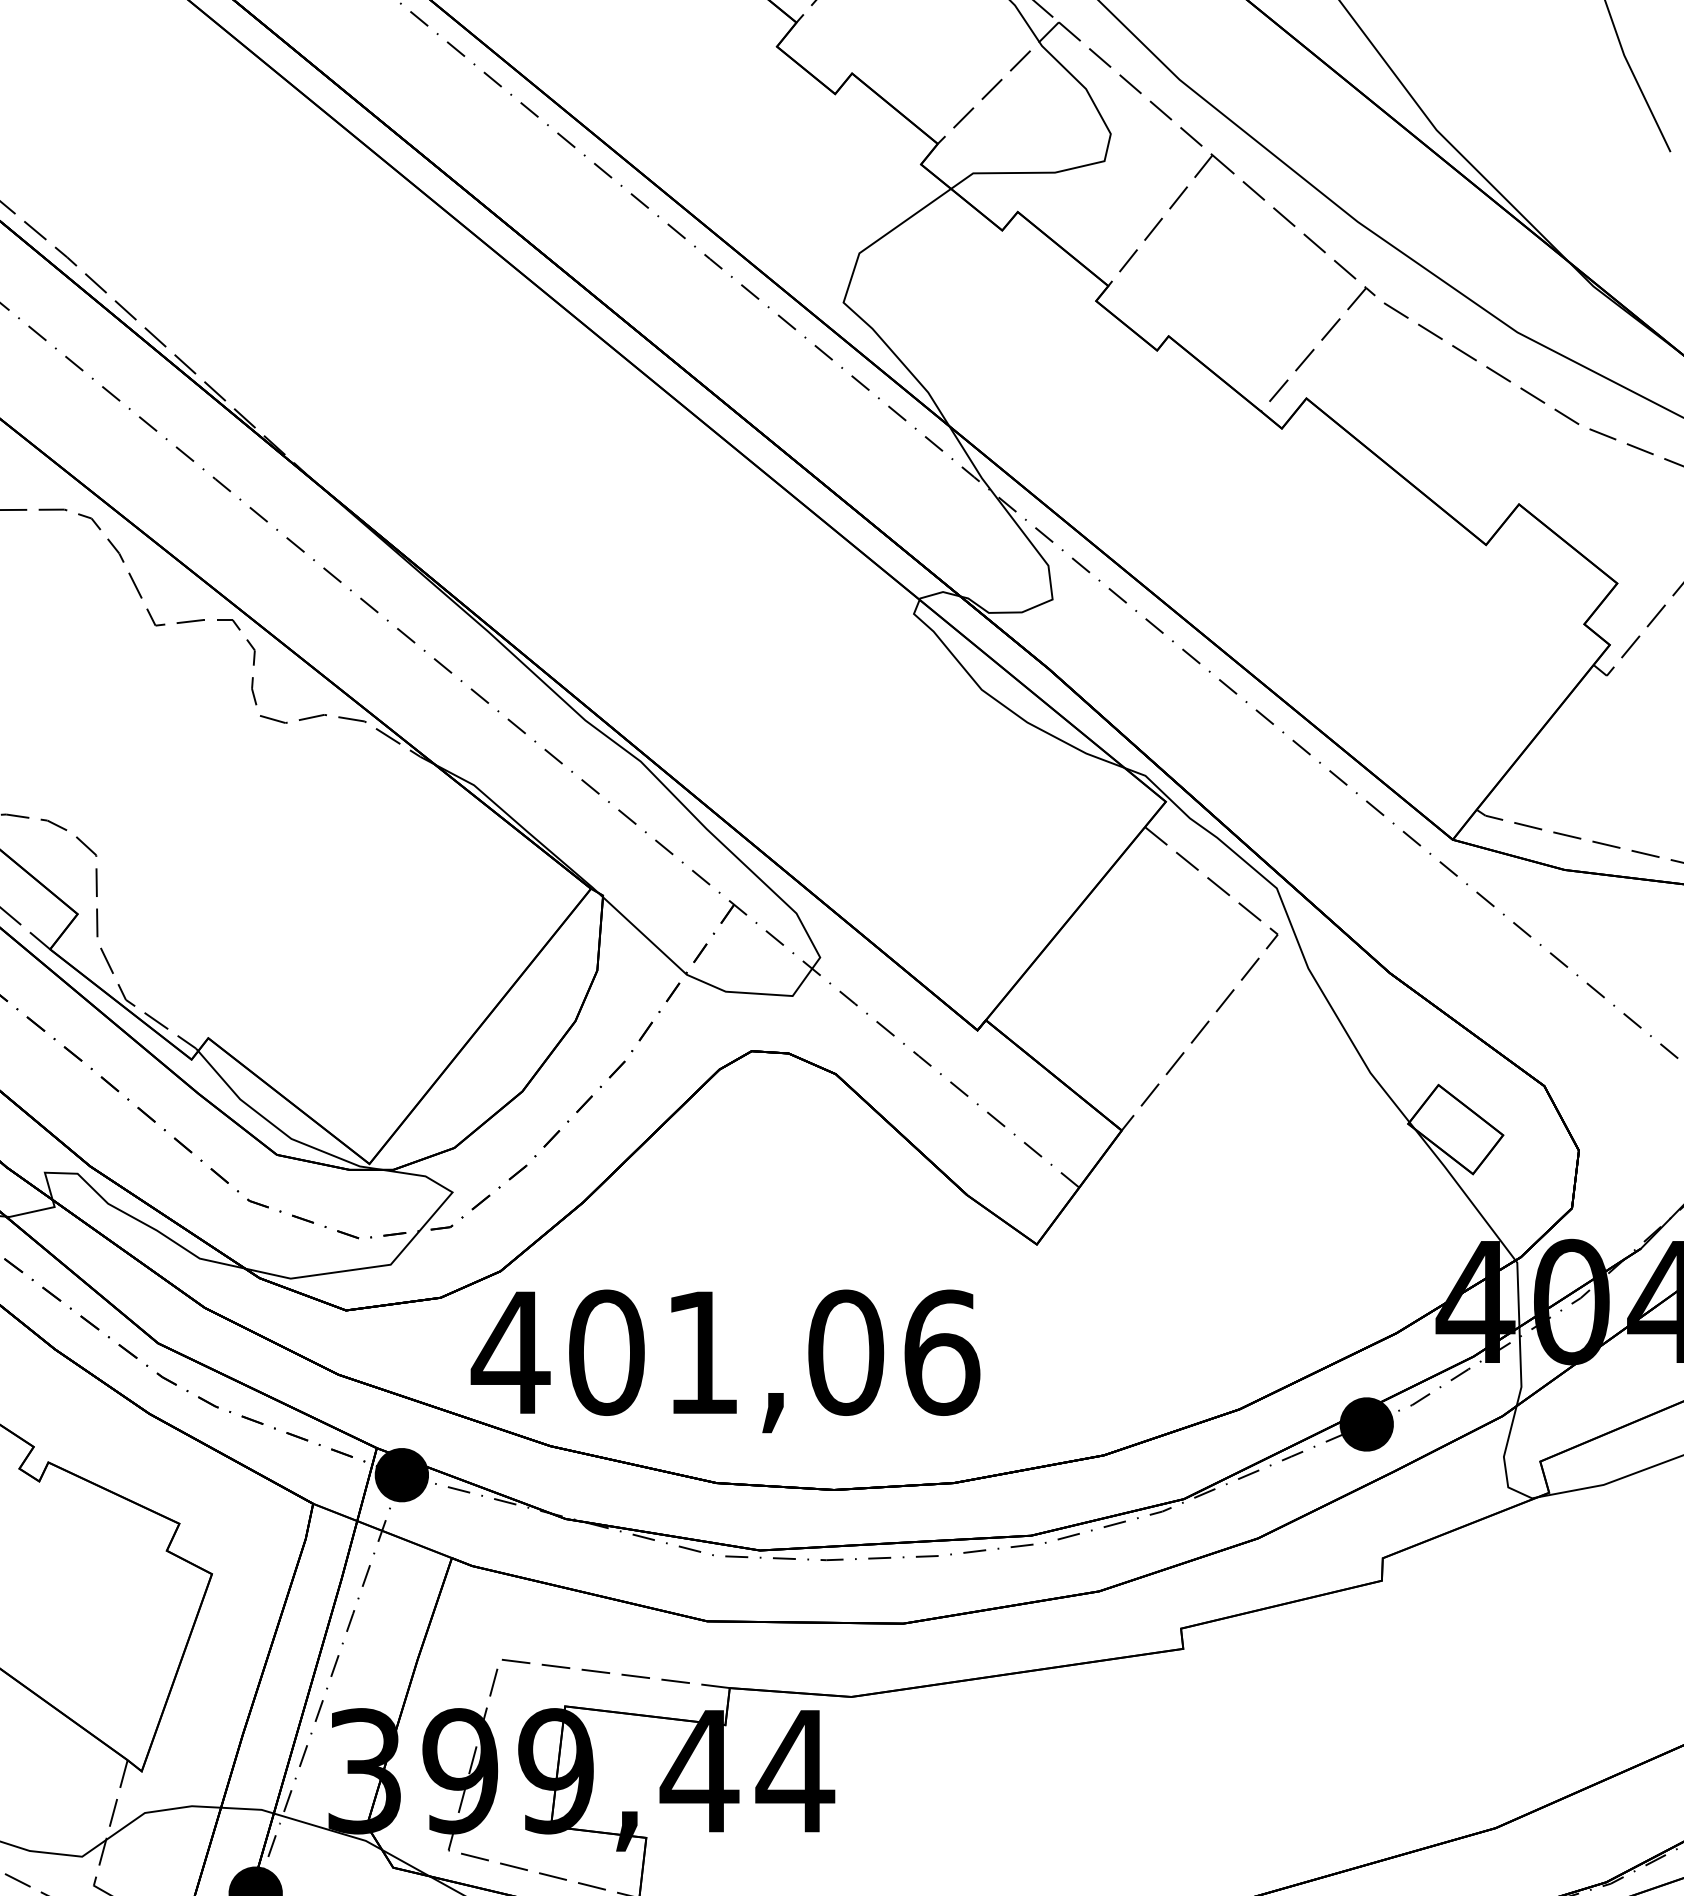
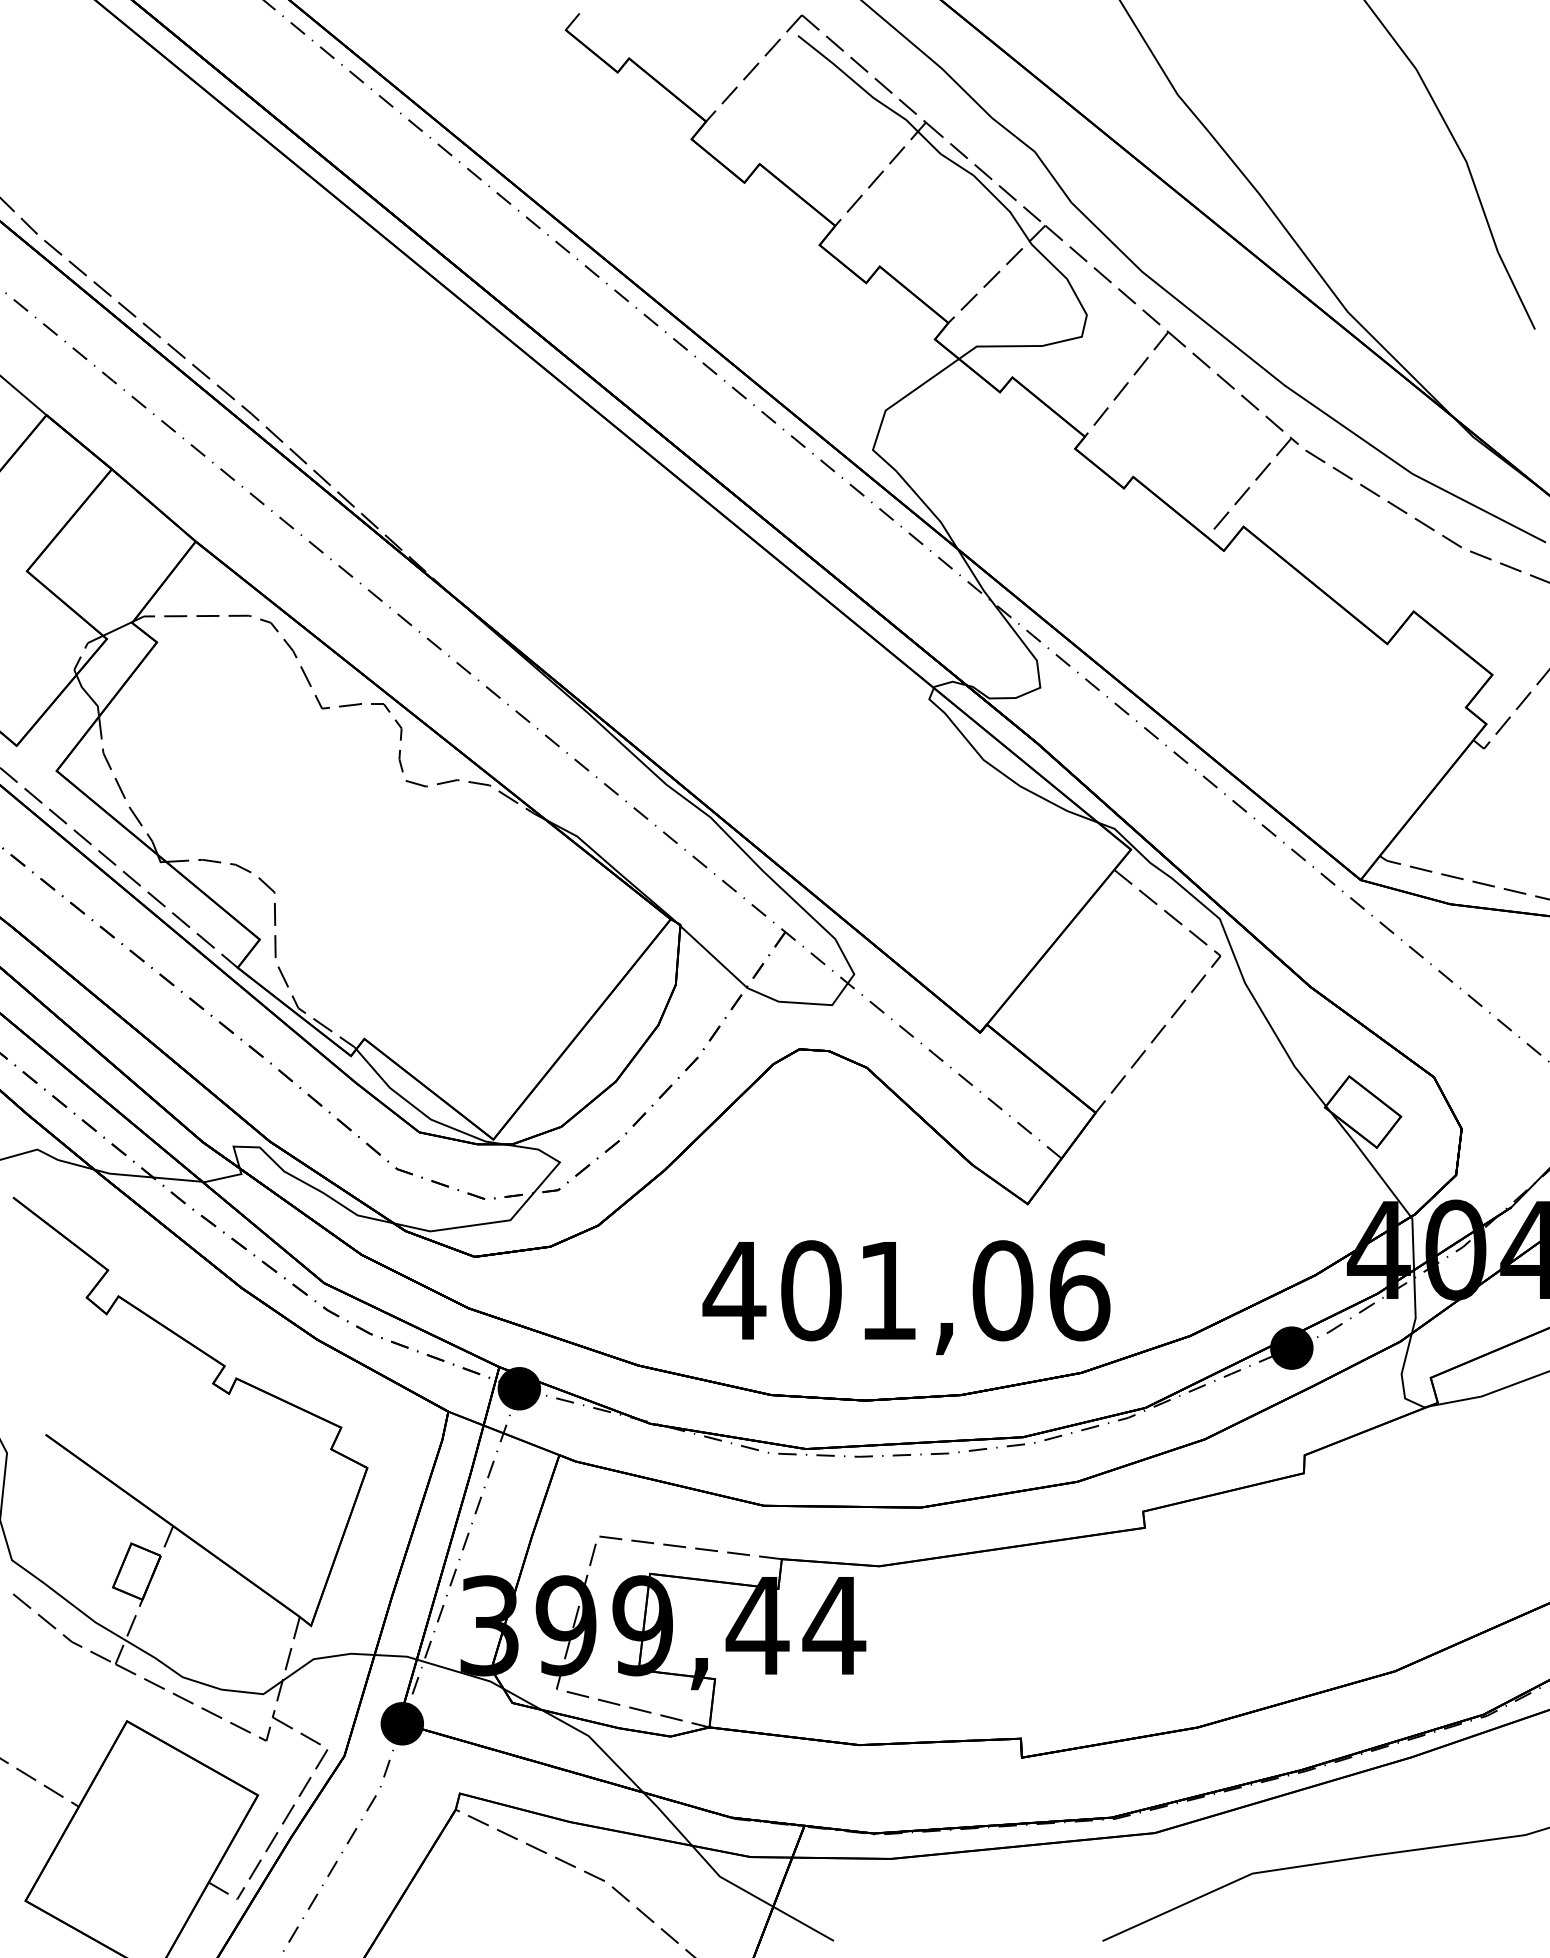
text: (725, 1361) -> (906, 1297), moved

